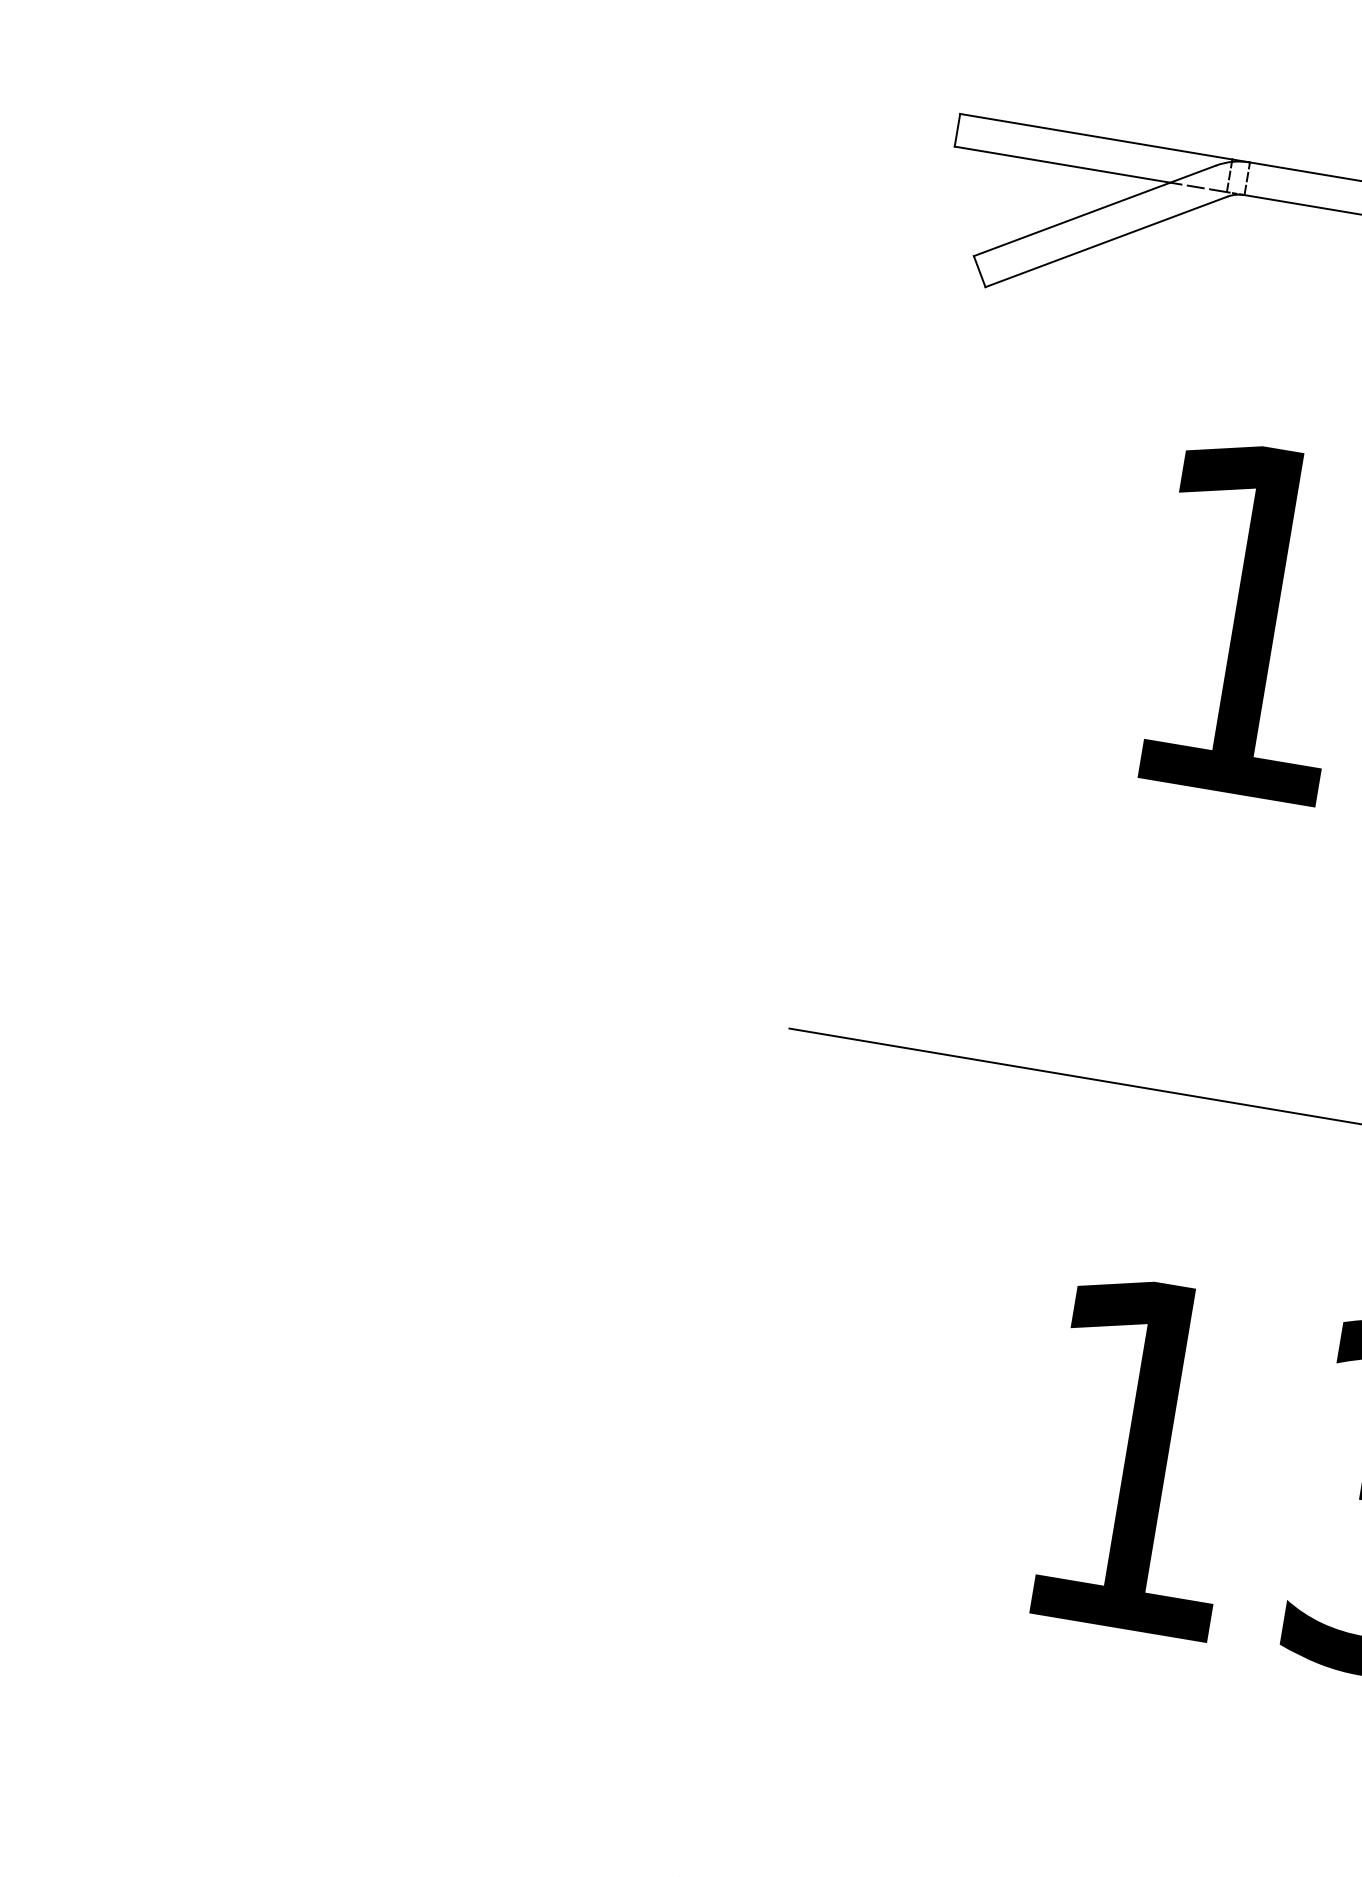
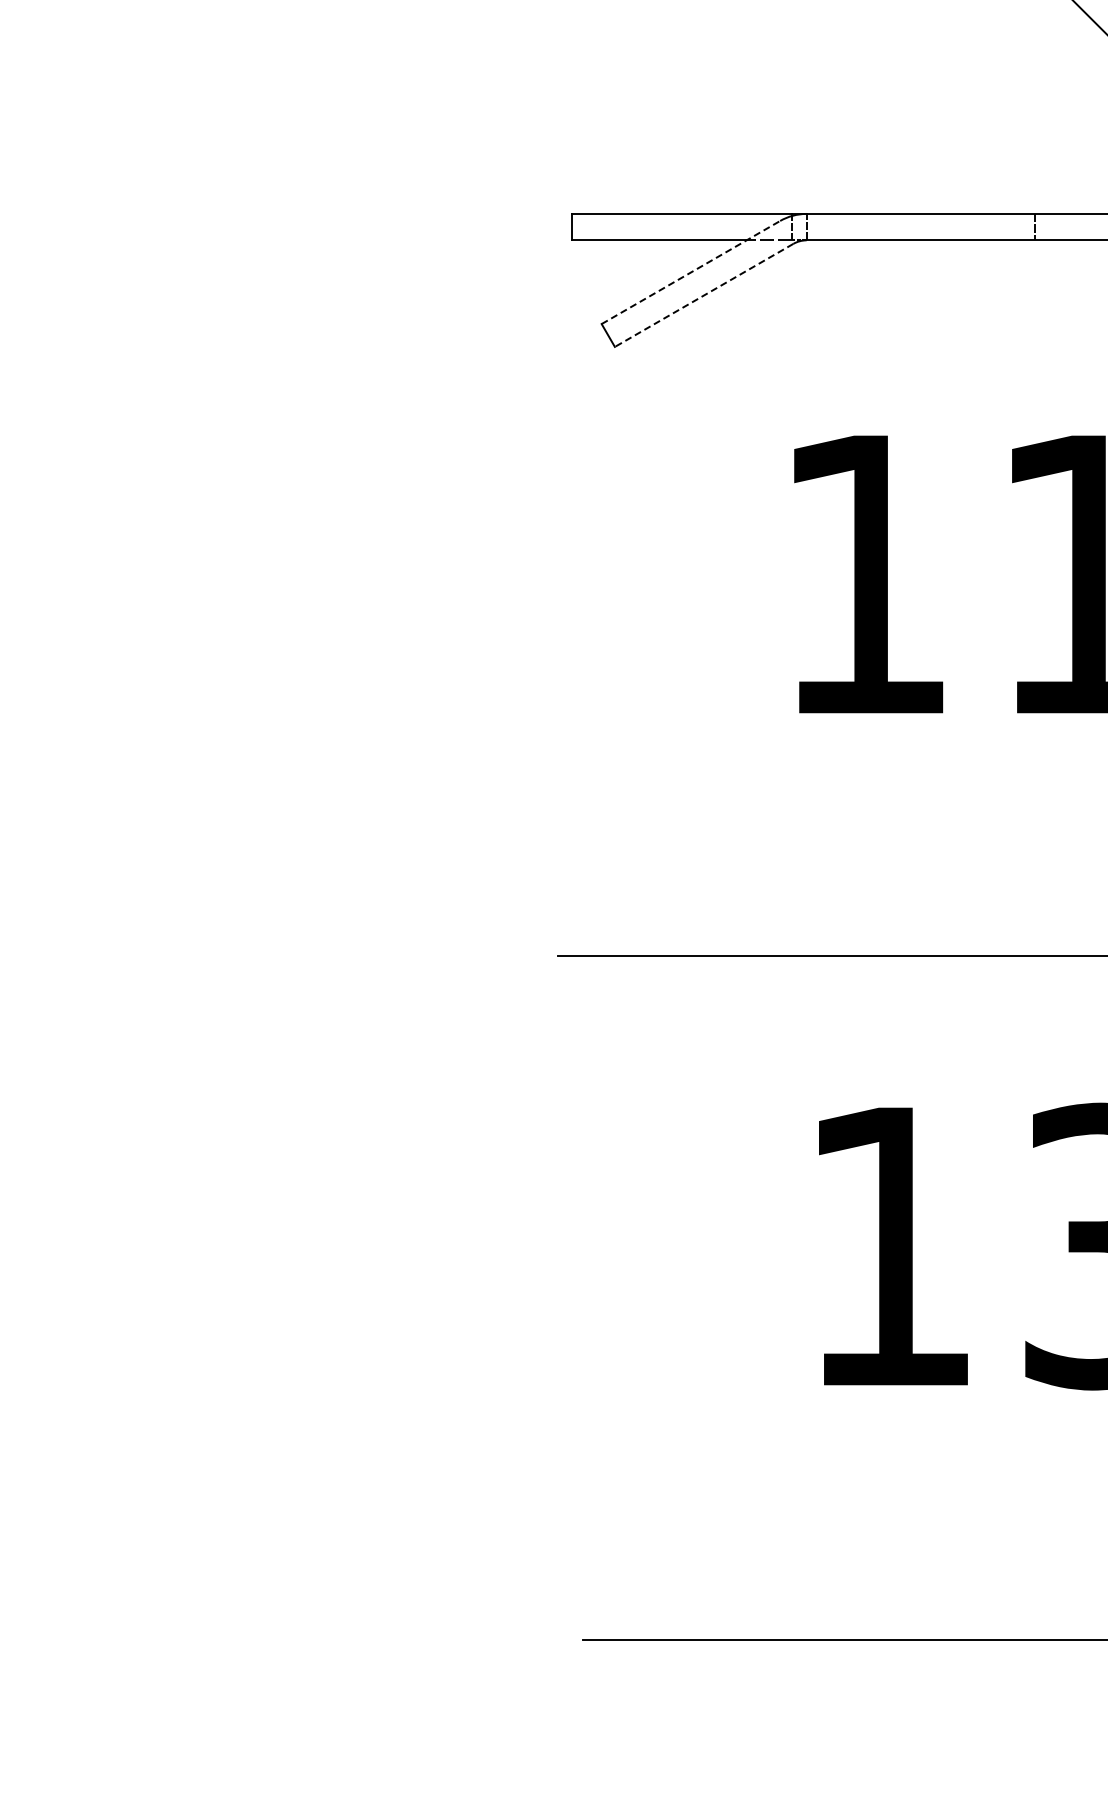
line: (1095, 210) -> (691, 272), solid -> dashed
line: (1105, 241) -> (703, 295), solid -> dashed

